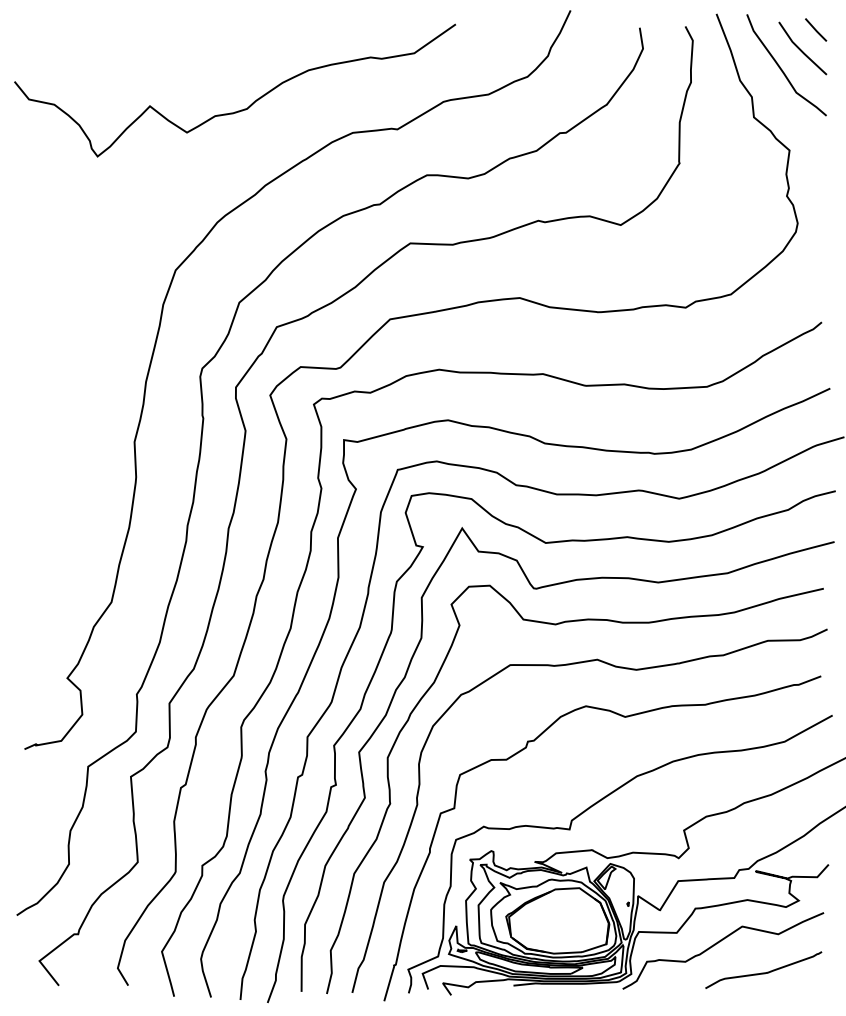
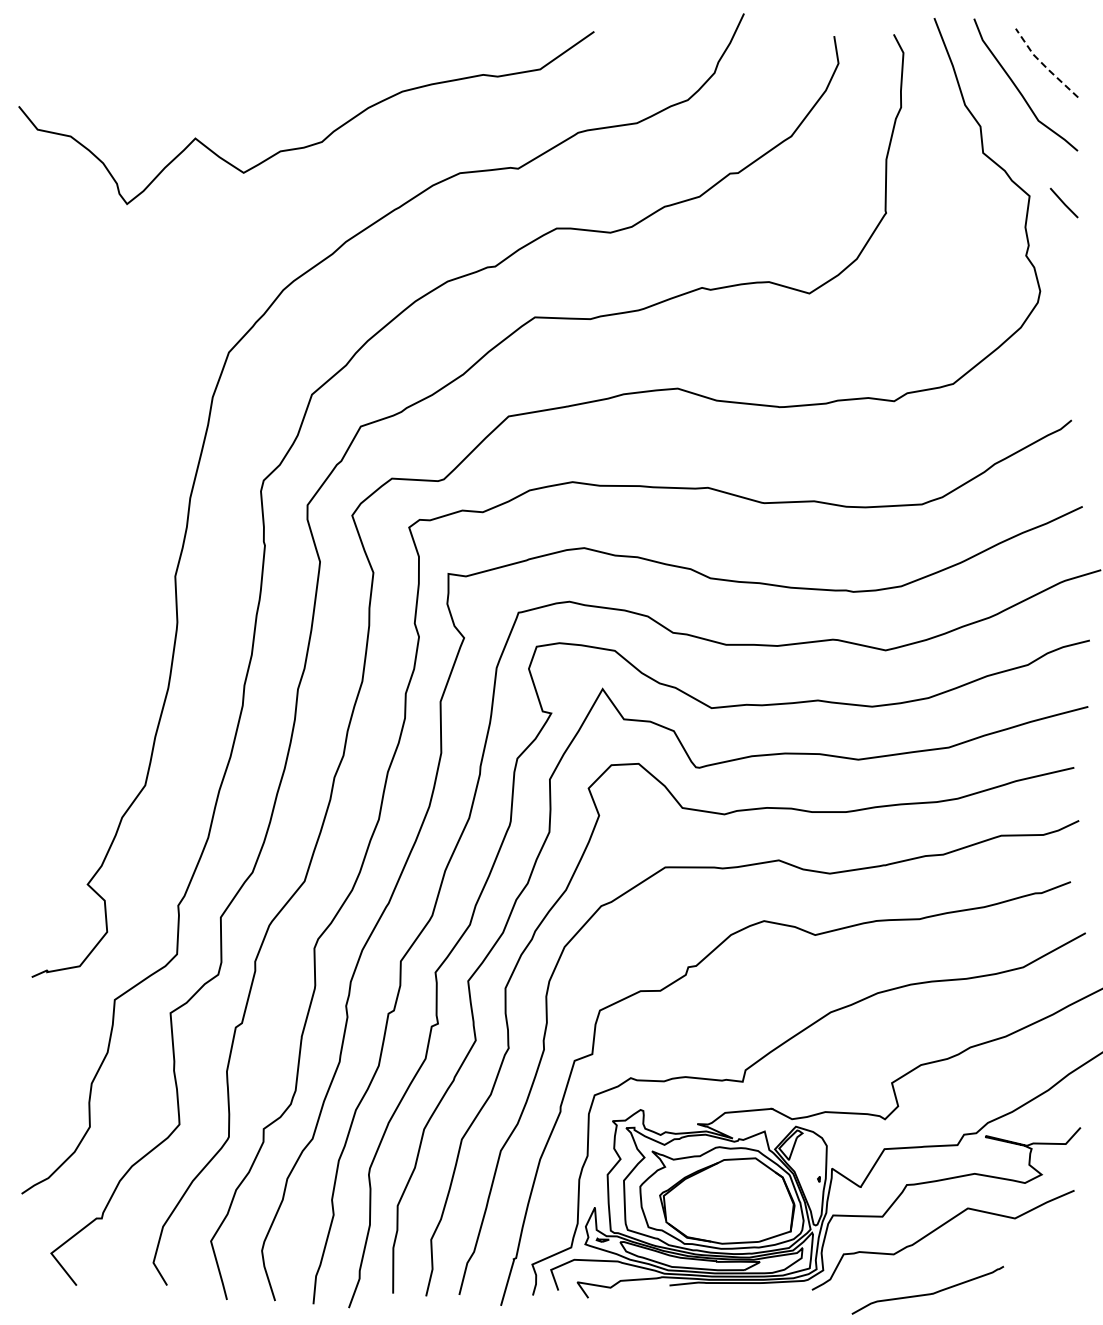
line: (815, 30) -> (1063, 203), moved
line: (800, 50) -> (1043, 65), solid -> dashed
curve: (763, 972) -> (927, 1293), moved

